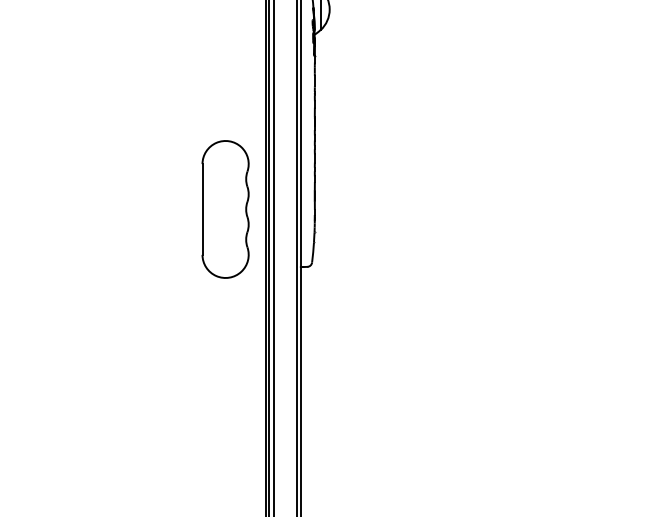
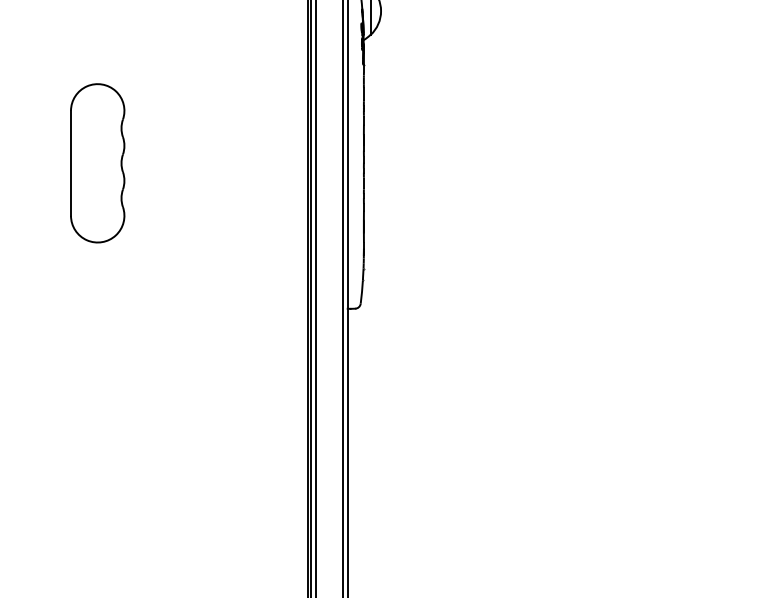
part: (225, 209) -> (97, 163), moved

